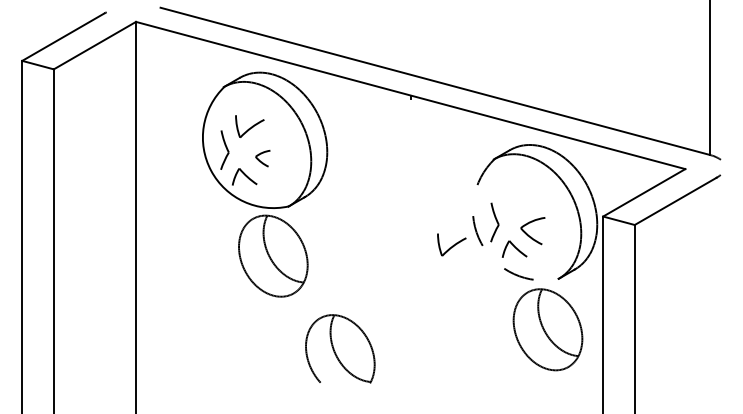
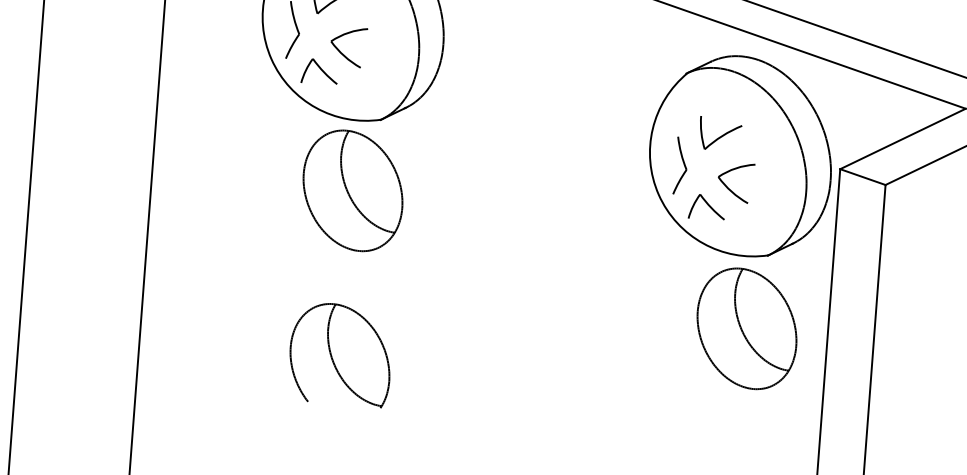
part: (262, 158) -> (347, 46), size x1.67
arc: (481, 243) -> (659, 195), dashed -> solid
part: (451, 244) -> (719, 133), moved
part: (340, 348) -> (340, 353), moved

